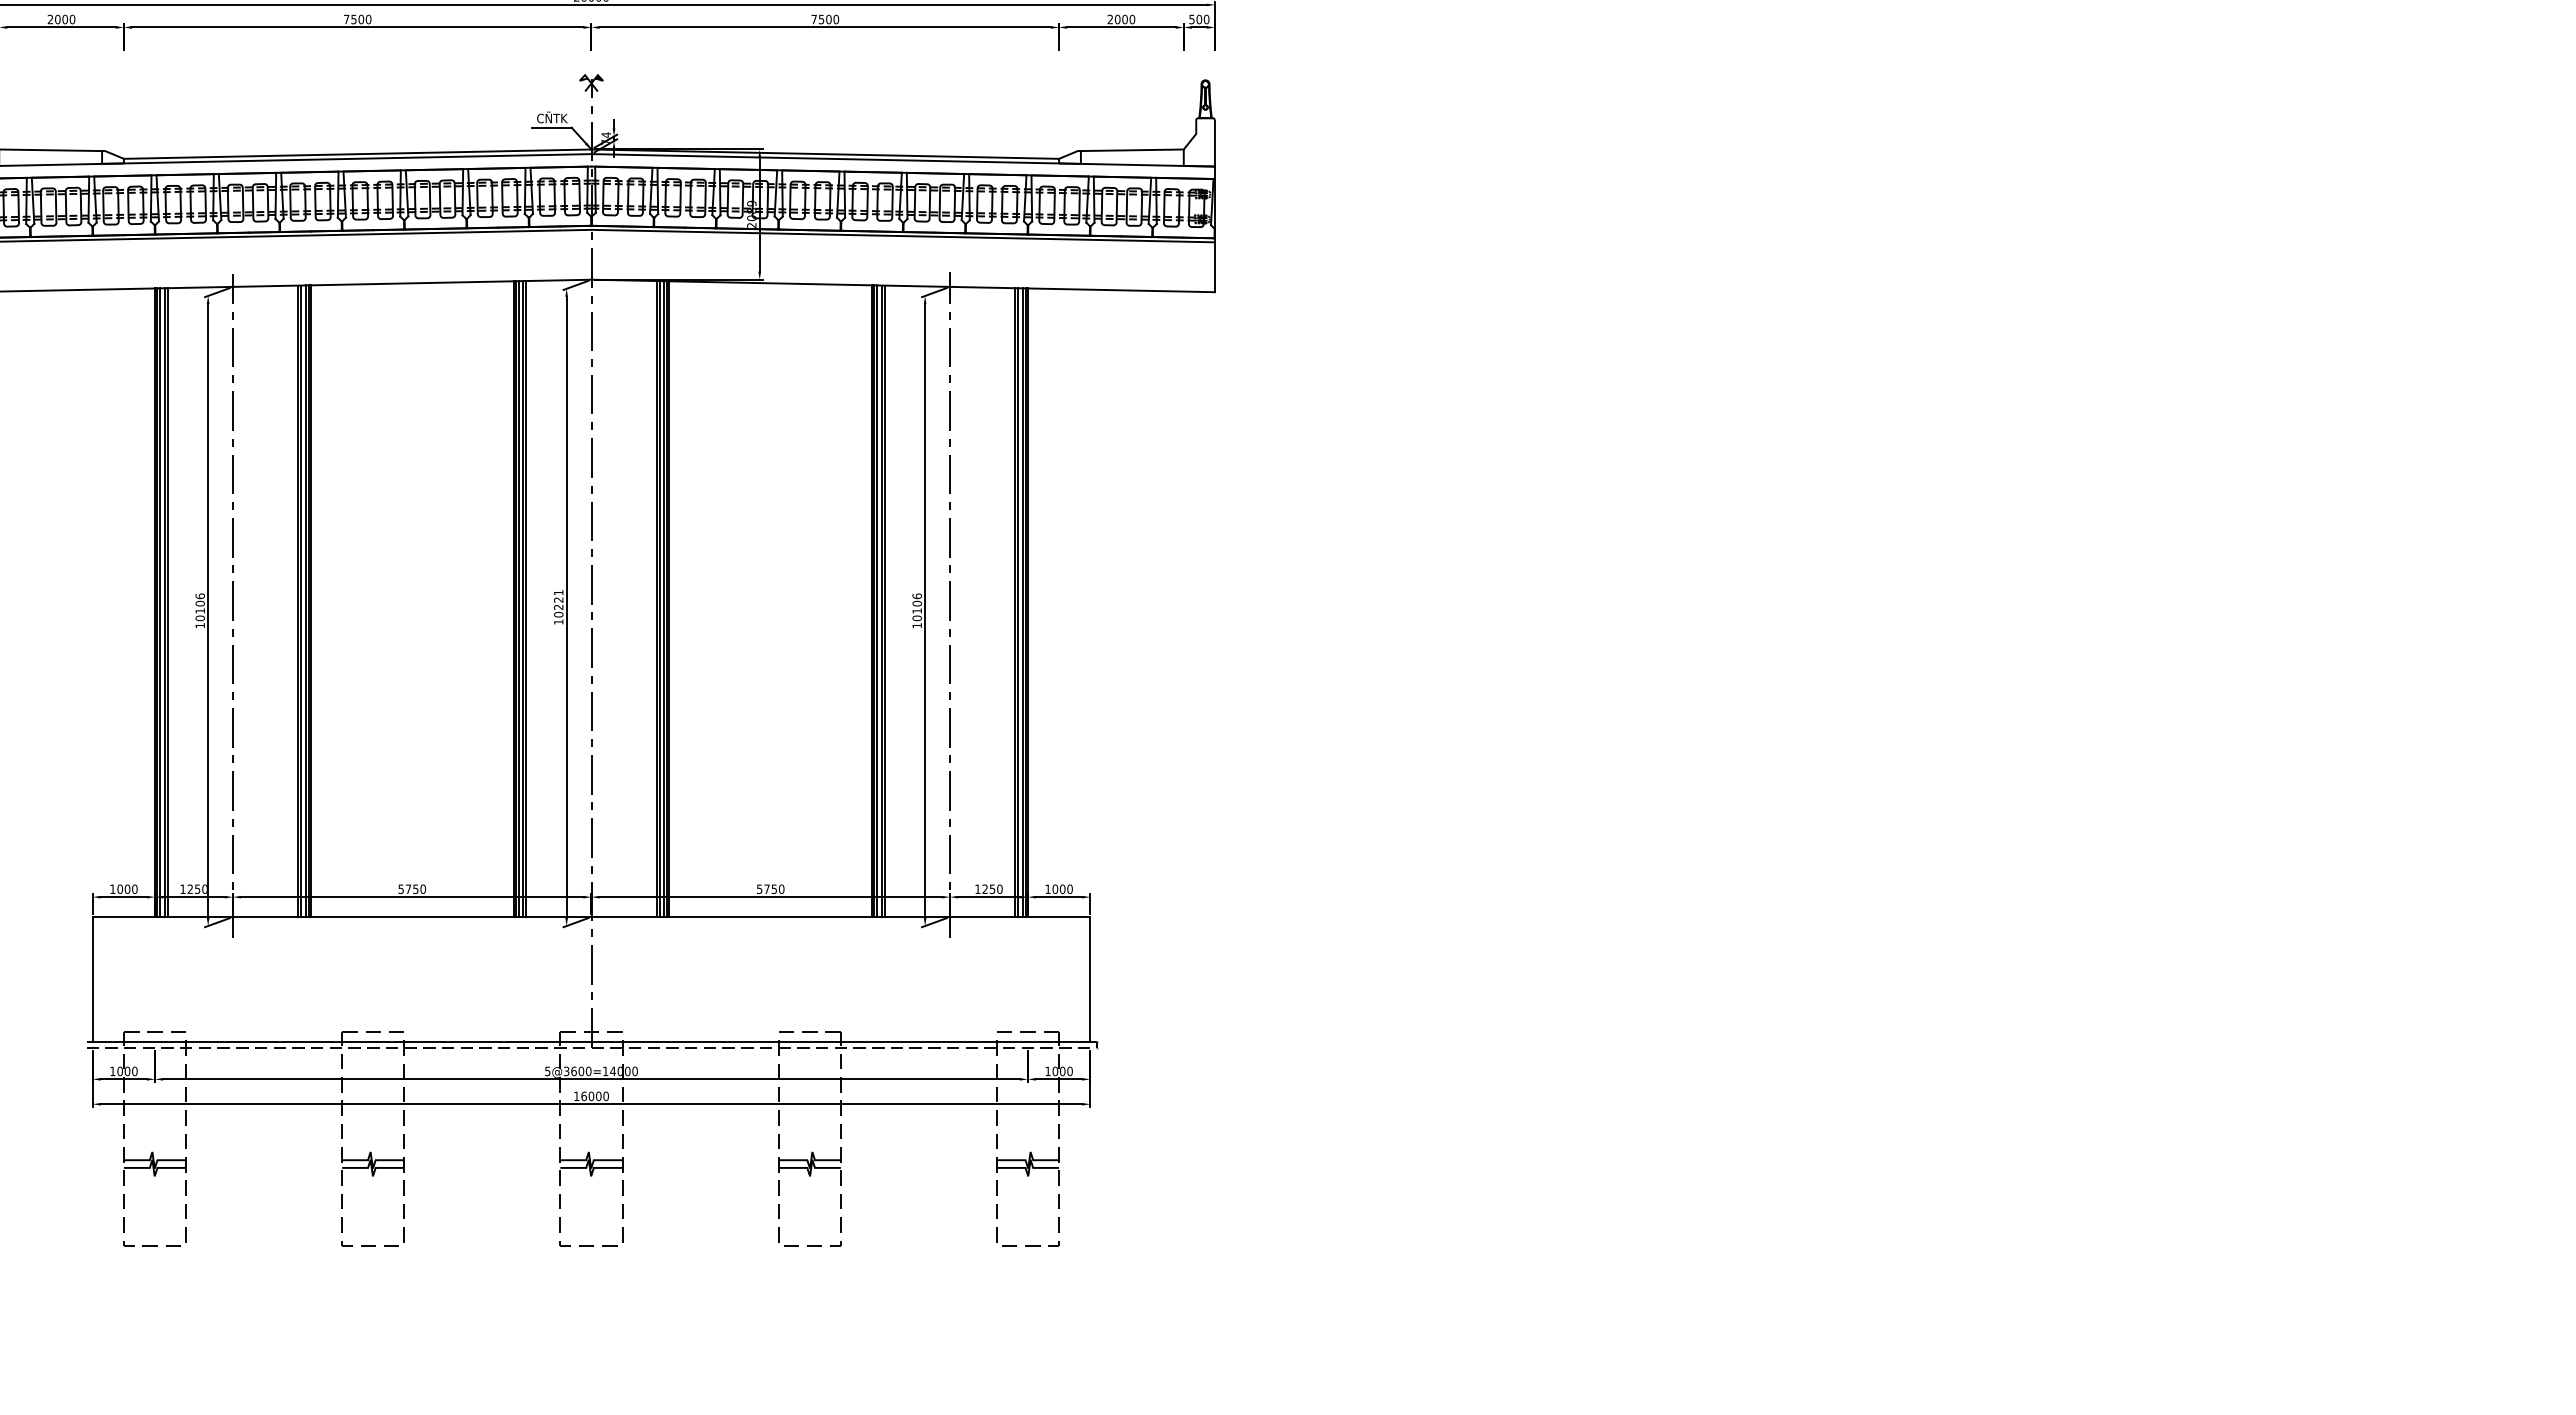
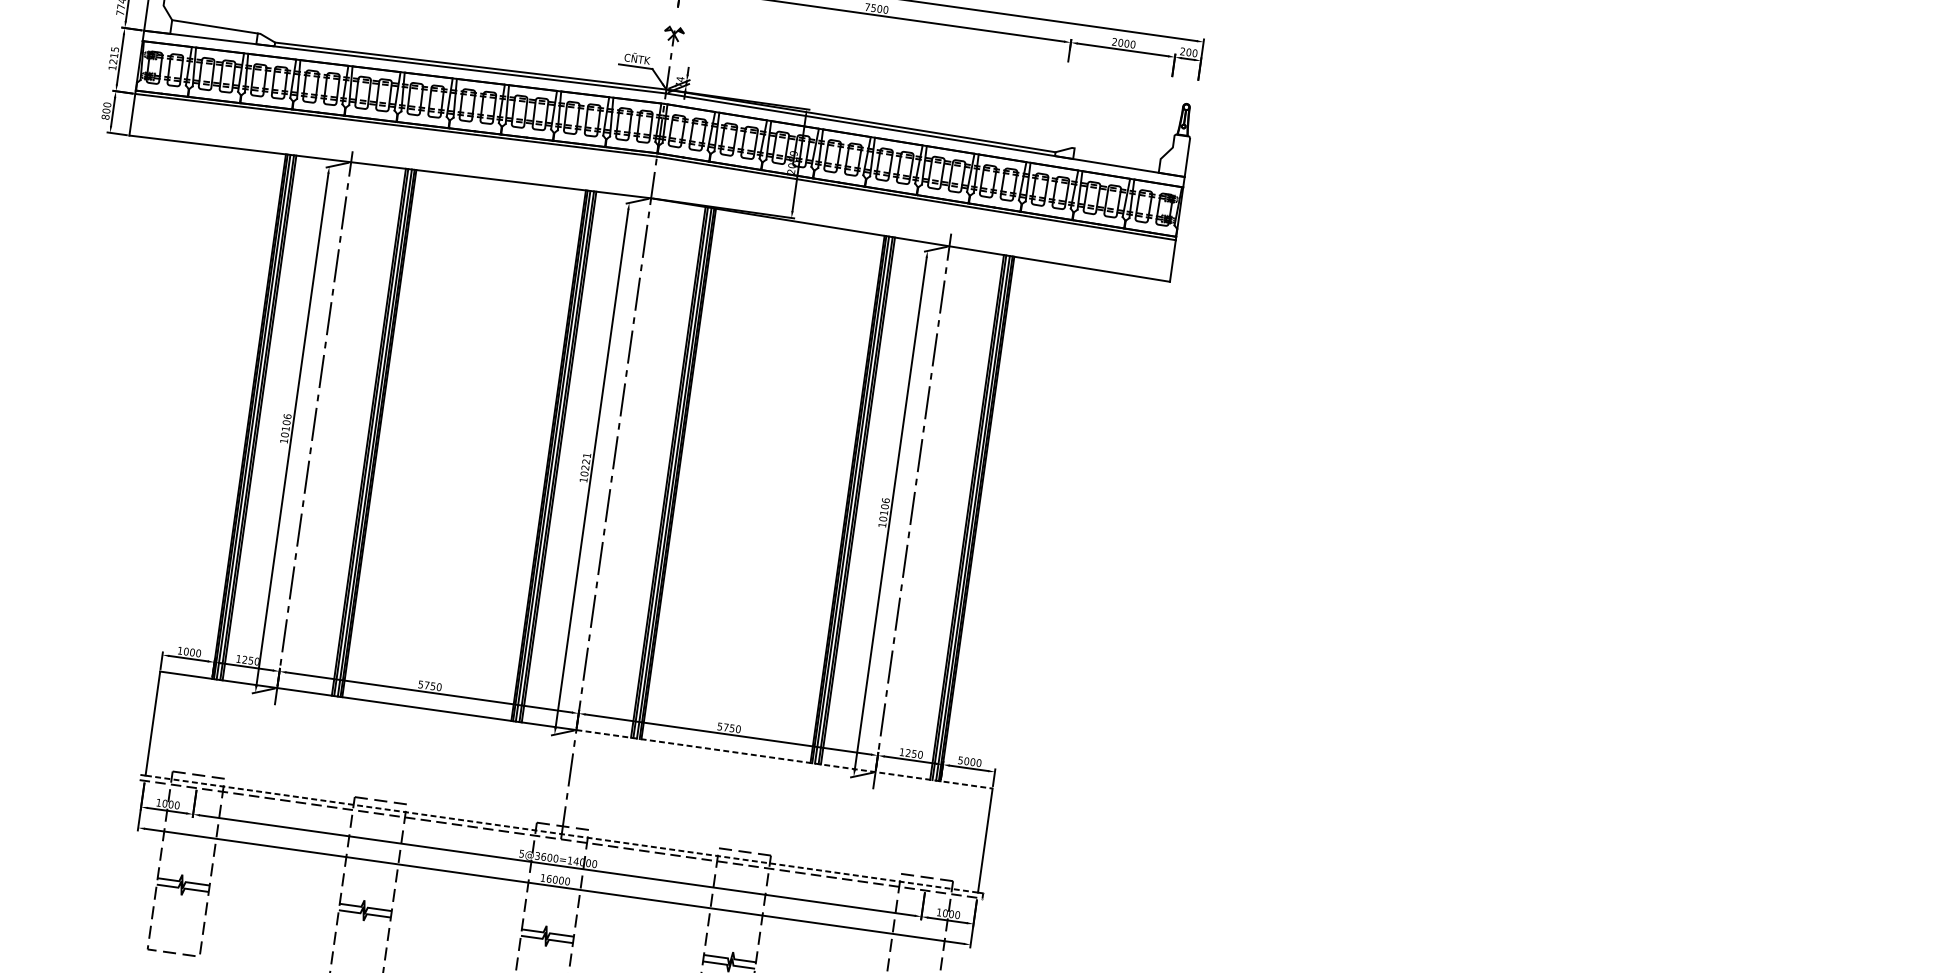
text: (1191, 19) -> (1182, 51), 500 -> 200
line: (1131, 150) -> (1116, 153), removed
text: (1047, 889) -> (960, 760), 1000 -> 5000
line: (841, 916) -> (785, 758), solid -> dashed
line: (591, 1041) -> (561, 833), solid -> dashed

